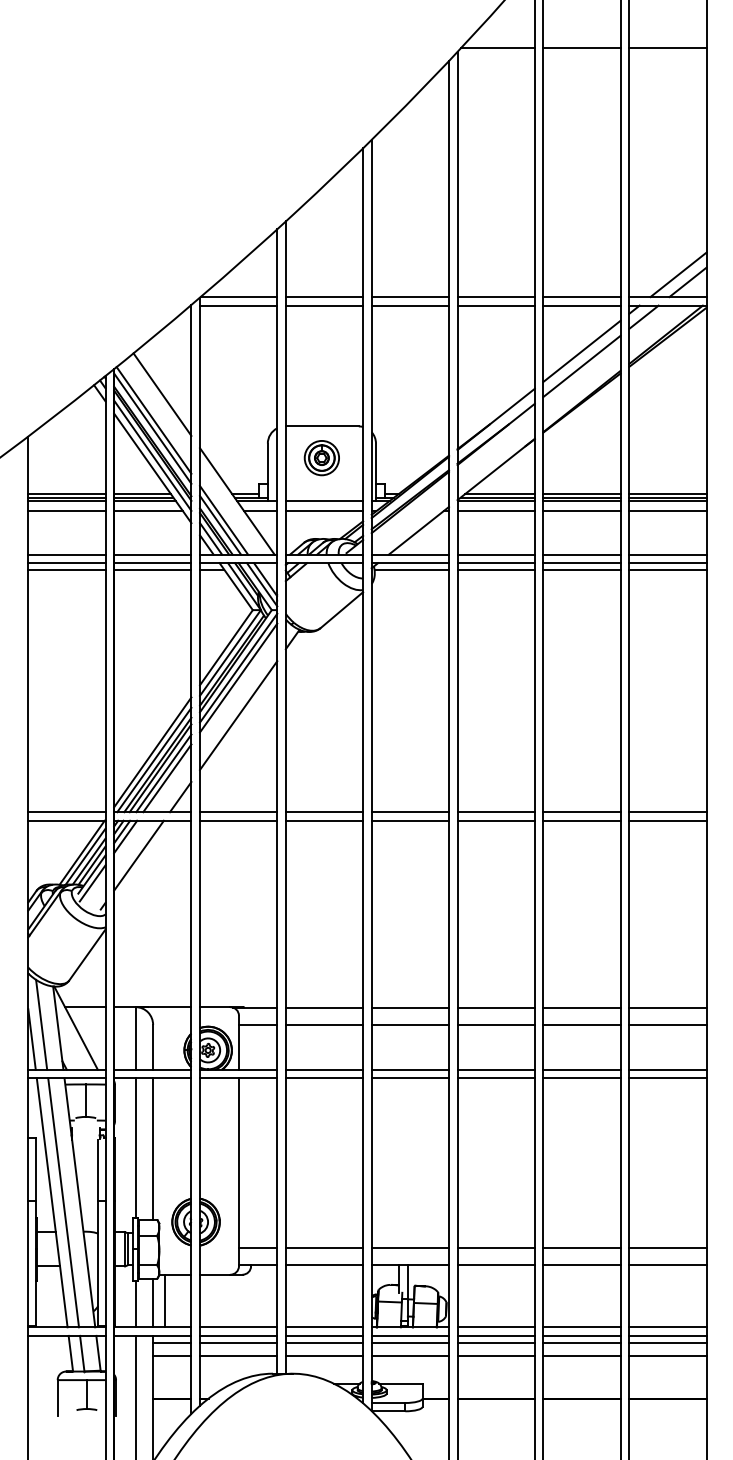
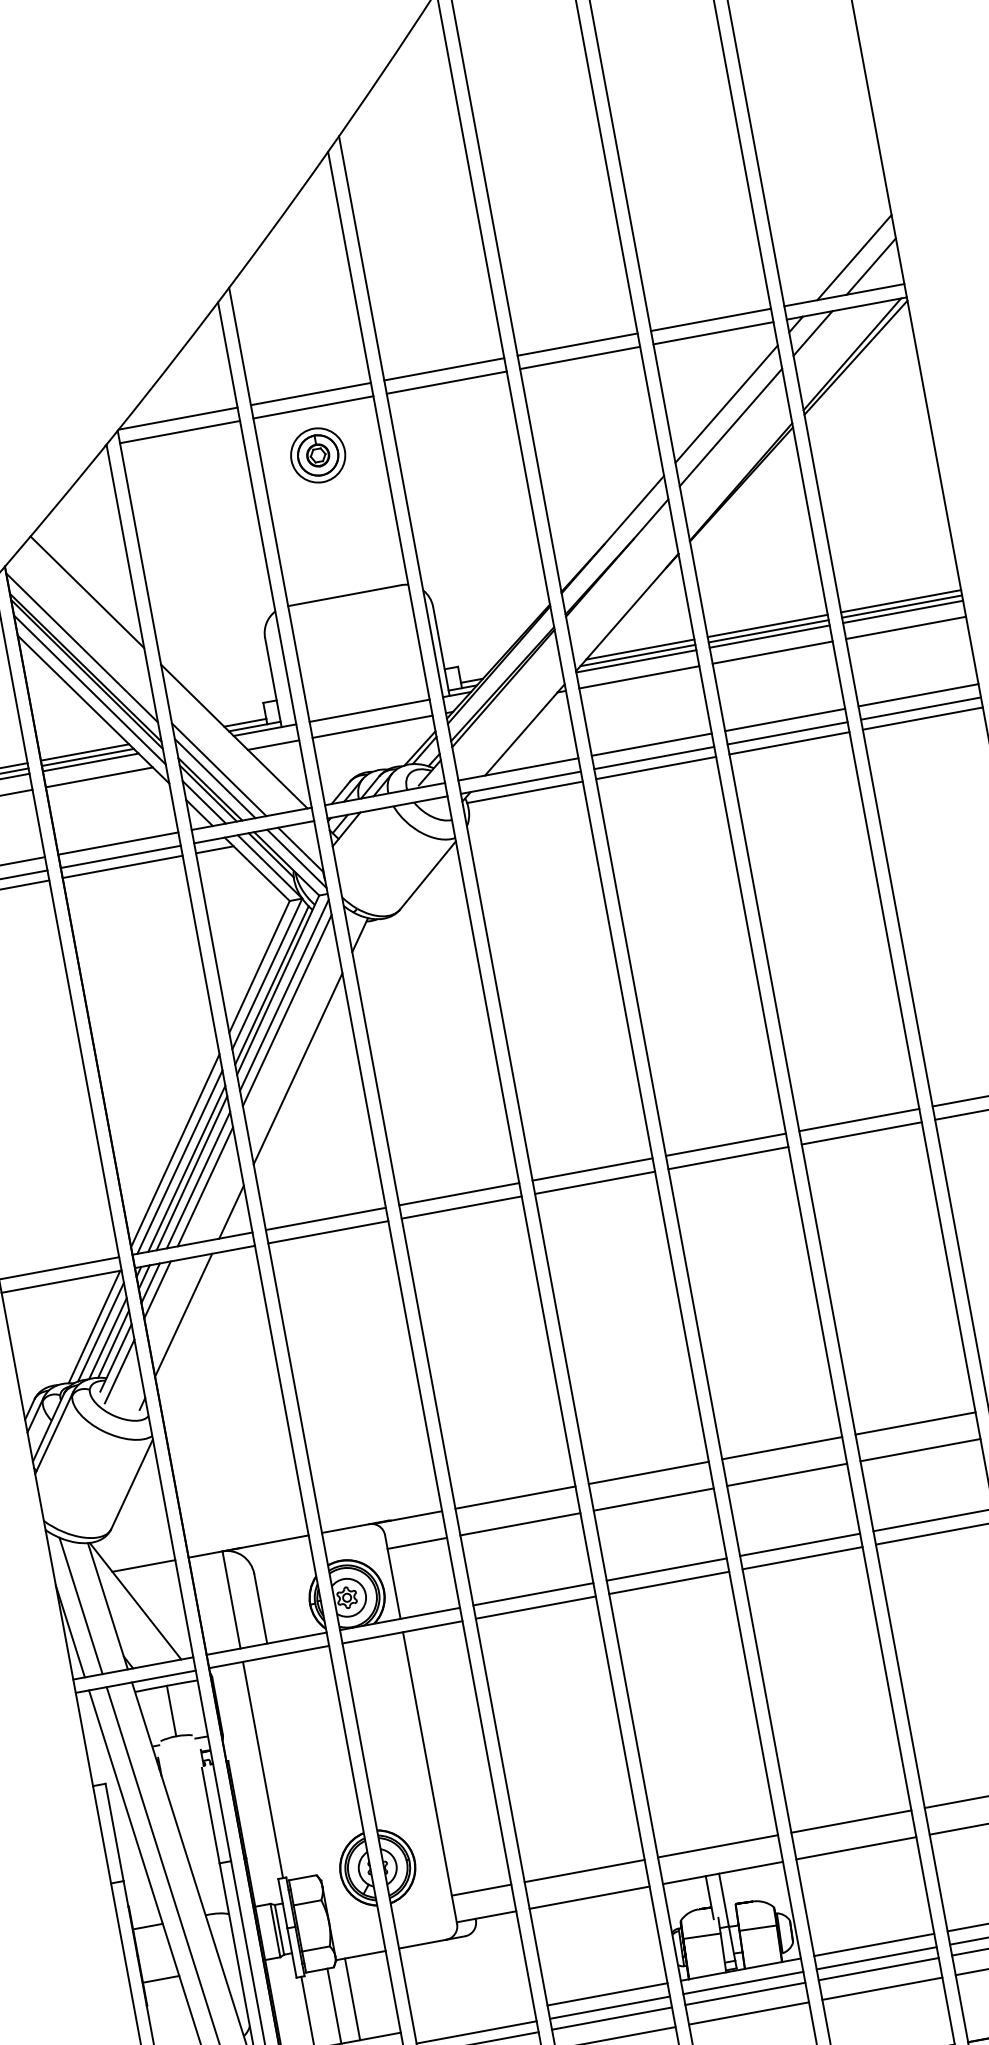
line: (153, 420) -> (80, 635), removed
part: (321, 458) -> (317, 456), moved
line: (153, 1148) -> (290, 1765), removed
line: (238, 1327) -> (474, 2019), removed

